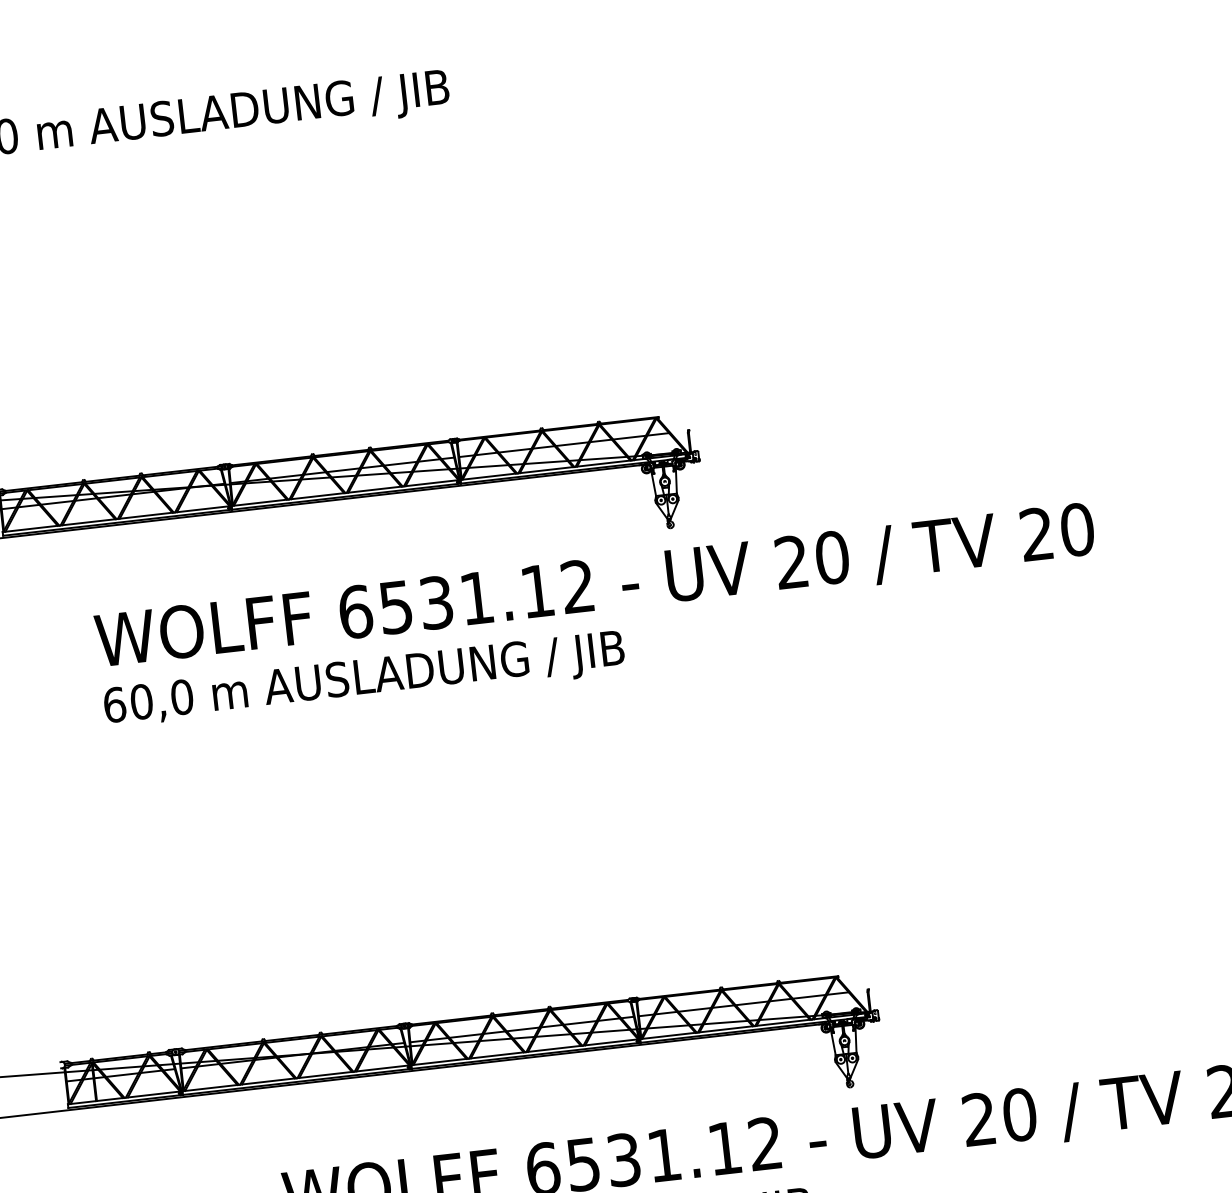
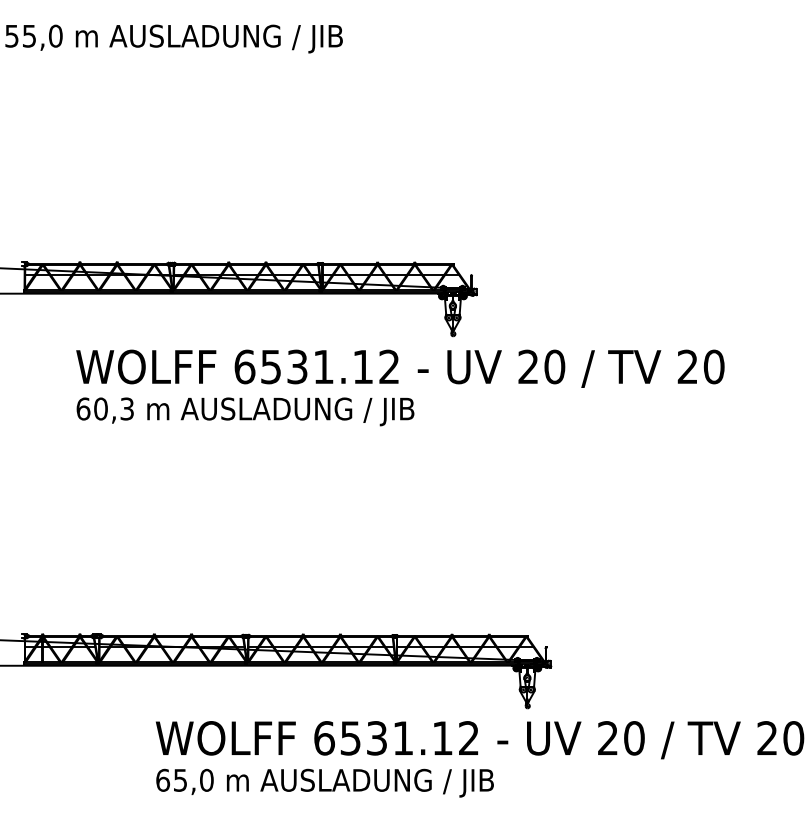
text: (182, 696) -> (127, 408), 60,0 -> 60,3

